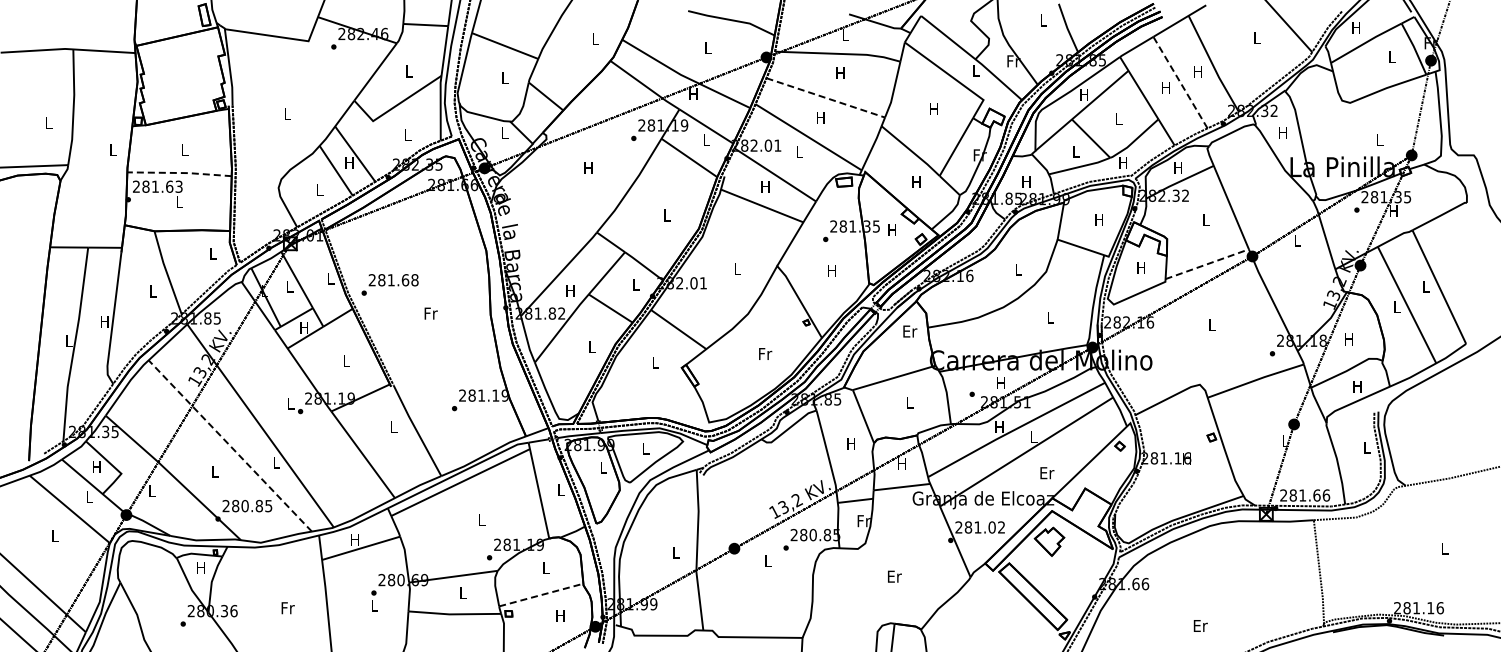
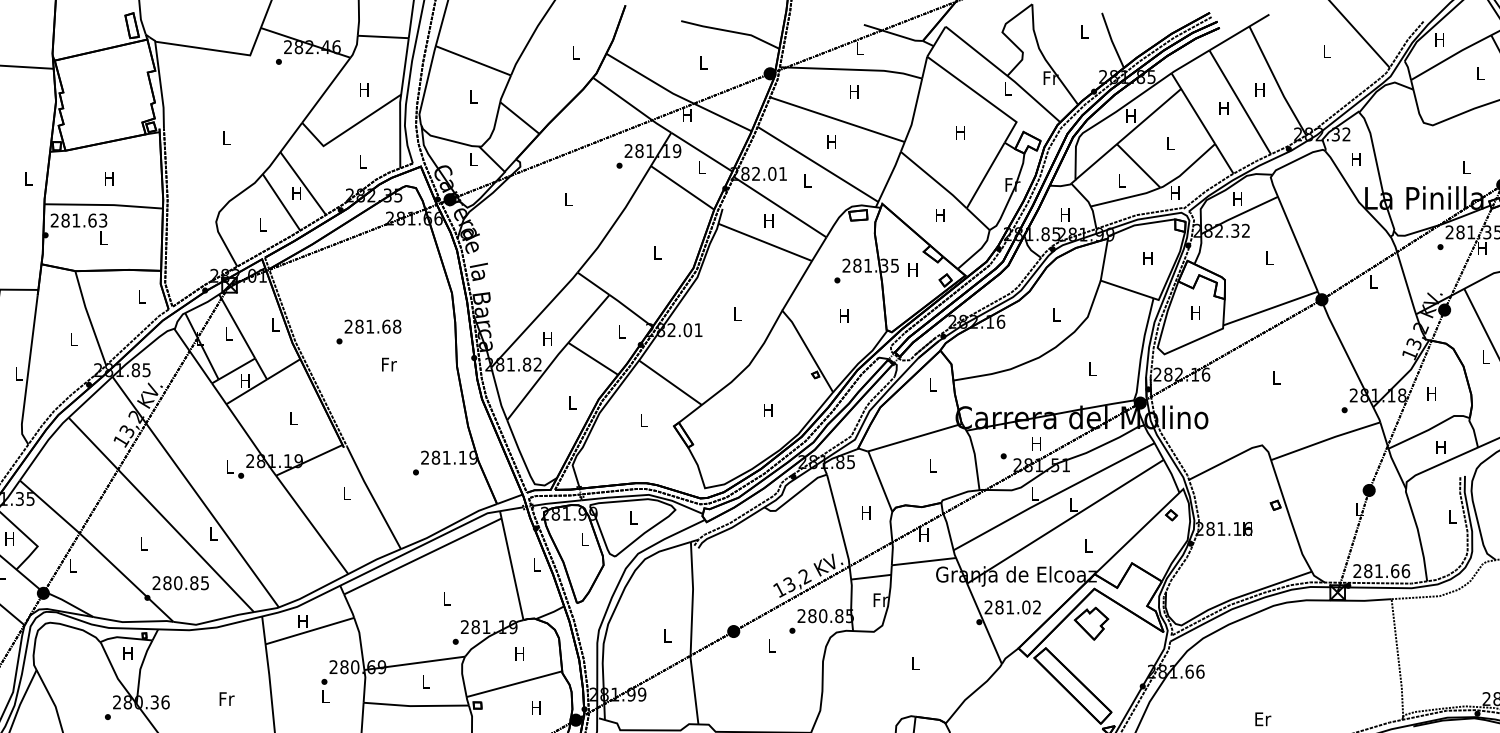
text: (408, 71) -> (363, 89), L -> H
line: (1180, 82) -> (1240, 102), dashed -> solid
line: (826, 98) -> (838, 120), dashed -> solid
text: (184, 149) -> (109, 178), L -> H
text: (588, 167) -> (568, 198), H -> L
line: (179, 173) -> (103, 205), dashed -> solid
line: (1207, 264) -> (1270, 308), dashed -> solid
text: (389, 284) -> (368, 331), moved
text: (104, 321) -> (18, 373), H -> L
text: (910, 331) -> (933, 384), Er -> L
text: (765, 353) -> (769, 409), Fr -> H
text: (999, 426) -> (1034, 492), H -> L
line: (229, 445) -> (160, 514), dashed -> solid
text: (1047, 473) -> (1089, 546), Er -> L
text: (545, 567) -> (519, 652), L -> H
text: (894, 576) -> (915, 663), Er -> L
line: (541, 595) -> (514, 684), dashed -> solid

